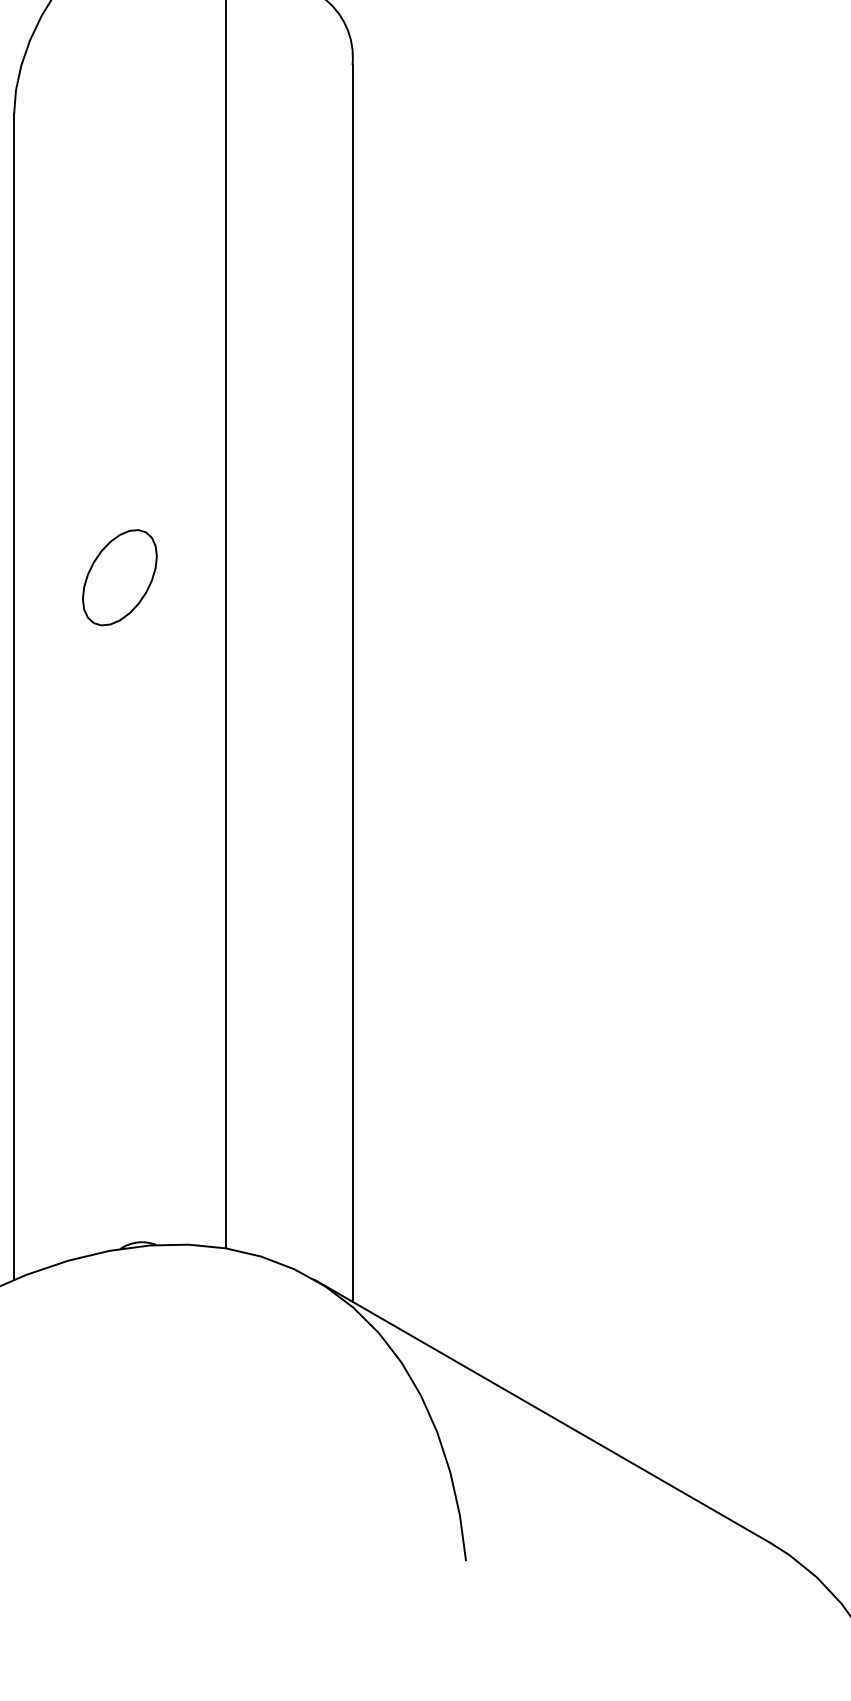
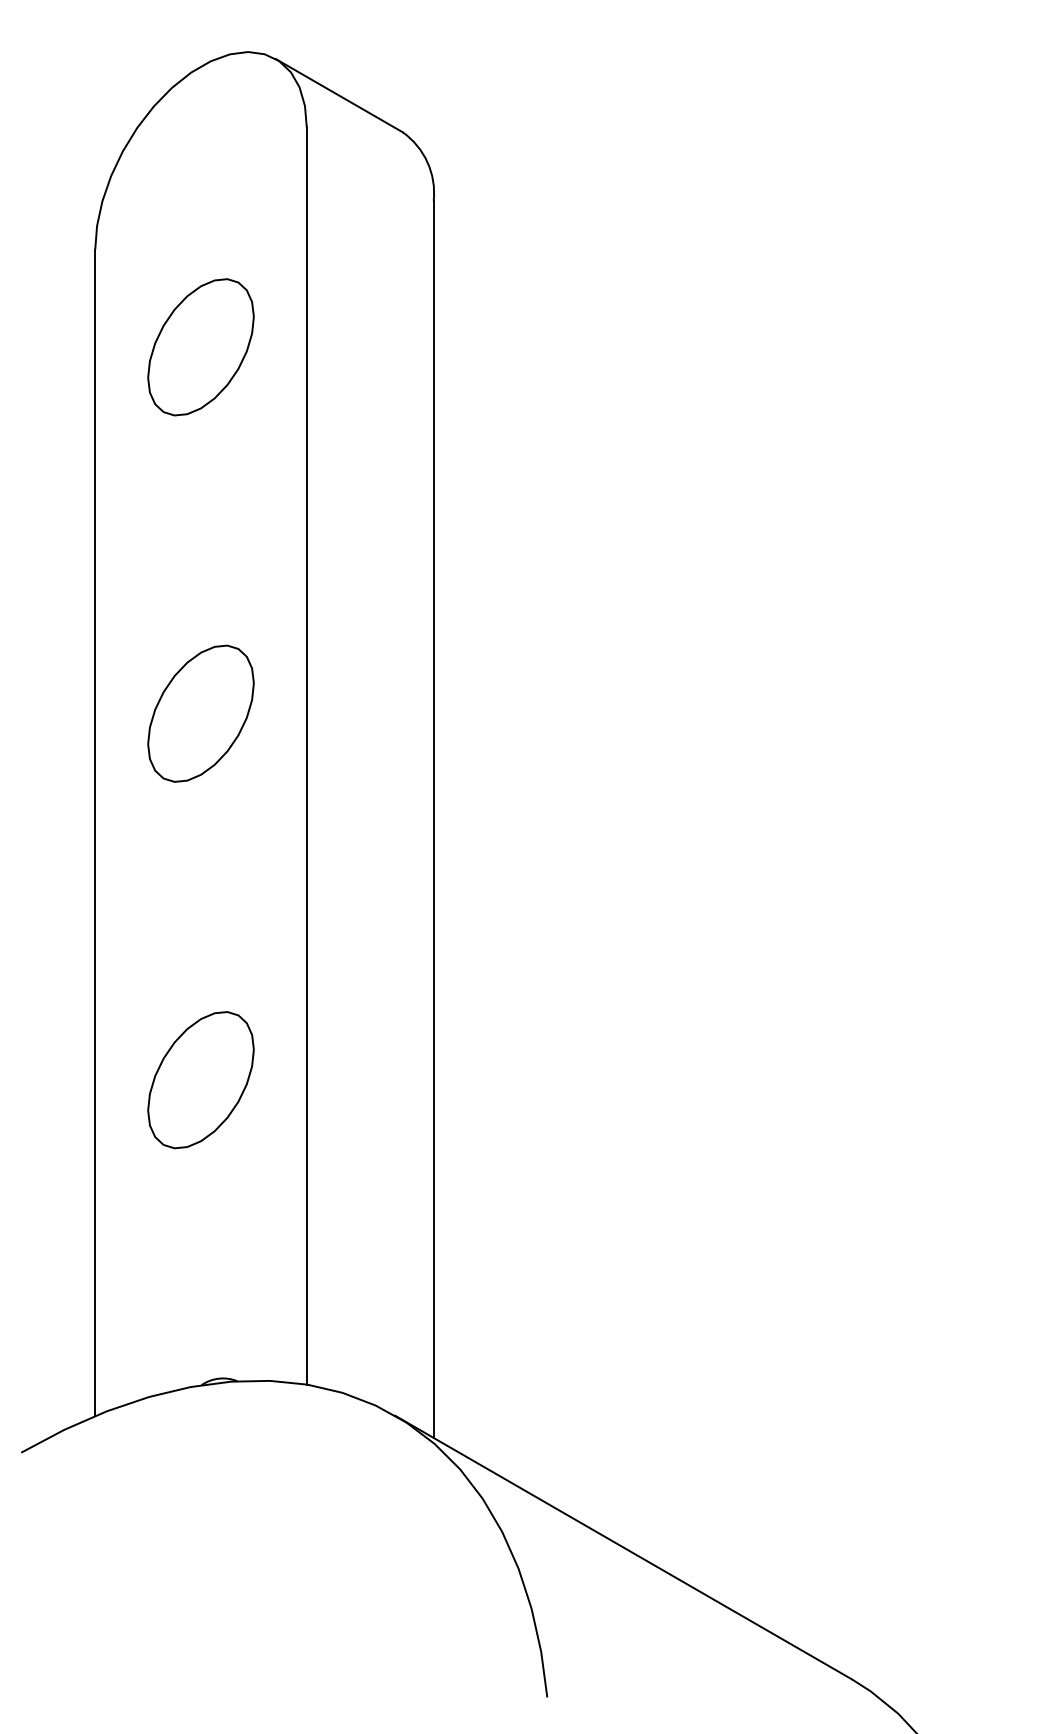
part: (119, 211) -> (200, 347), added
part: (119, 577) -> (200, 713), size x1.43
part: (119, 944) -> (200, 1080), added

